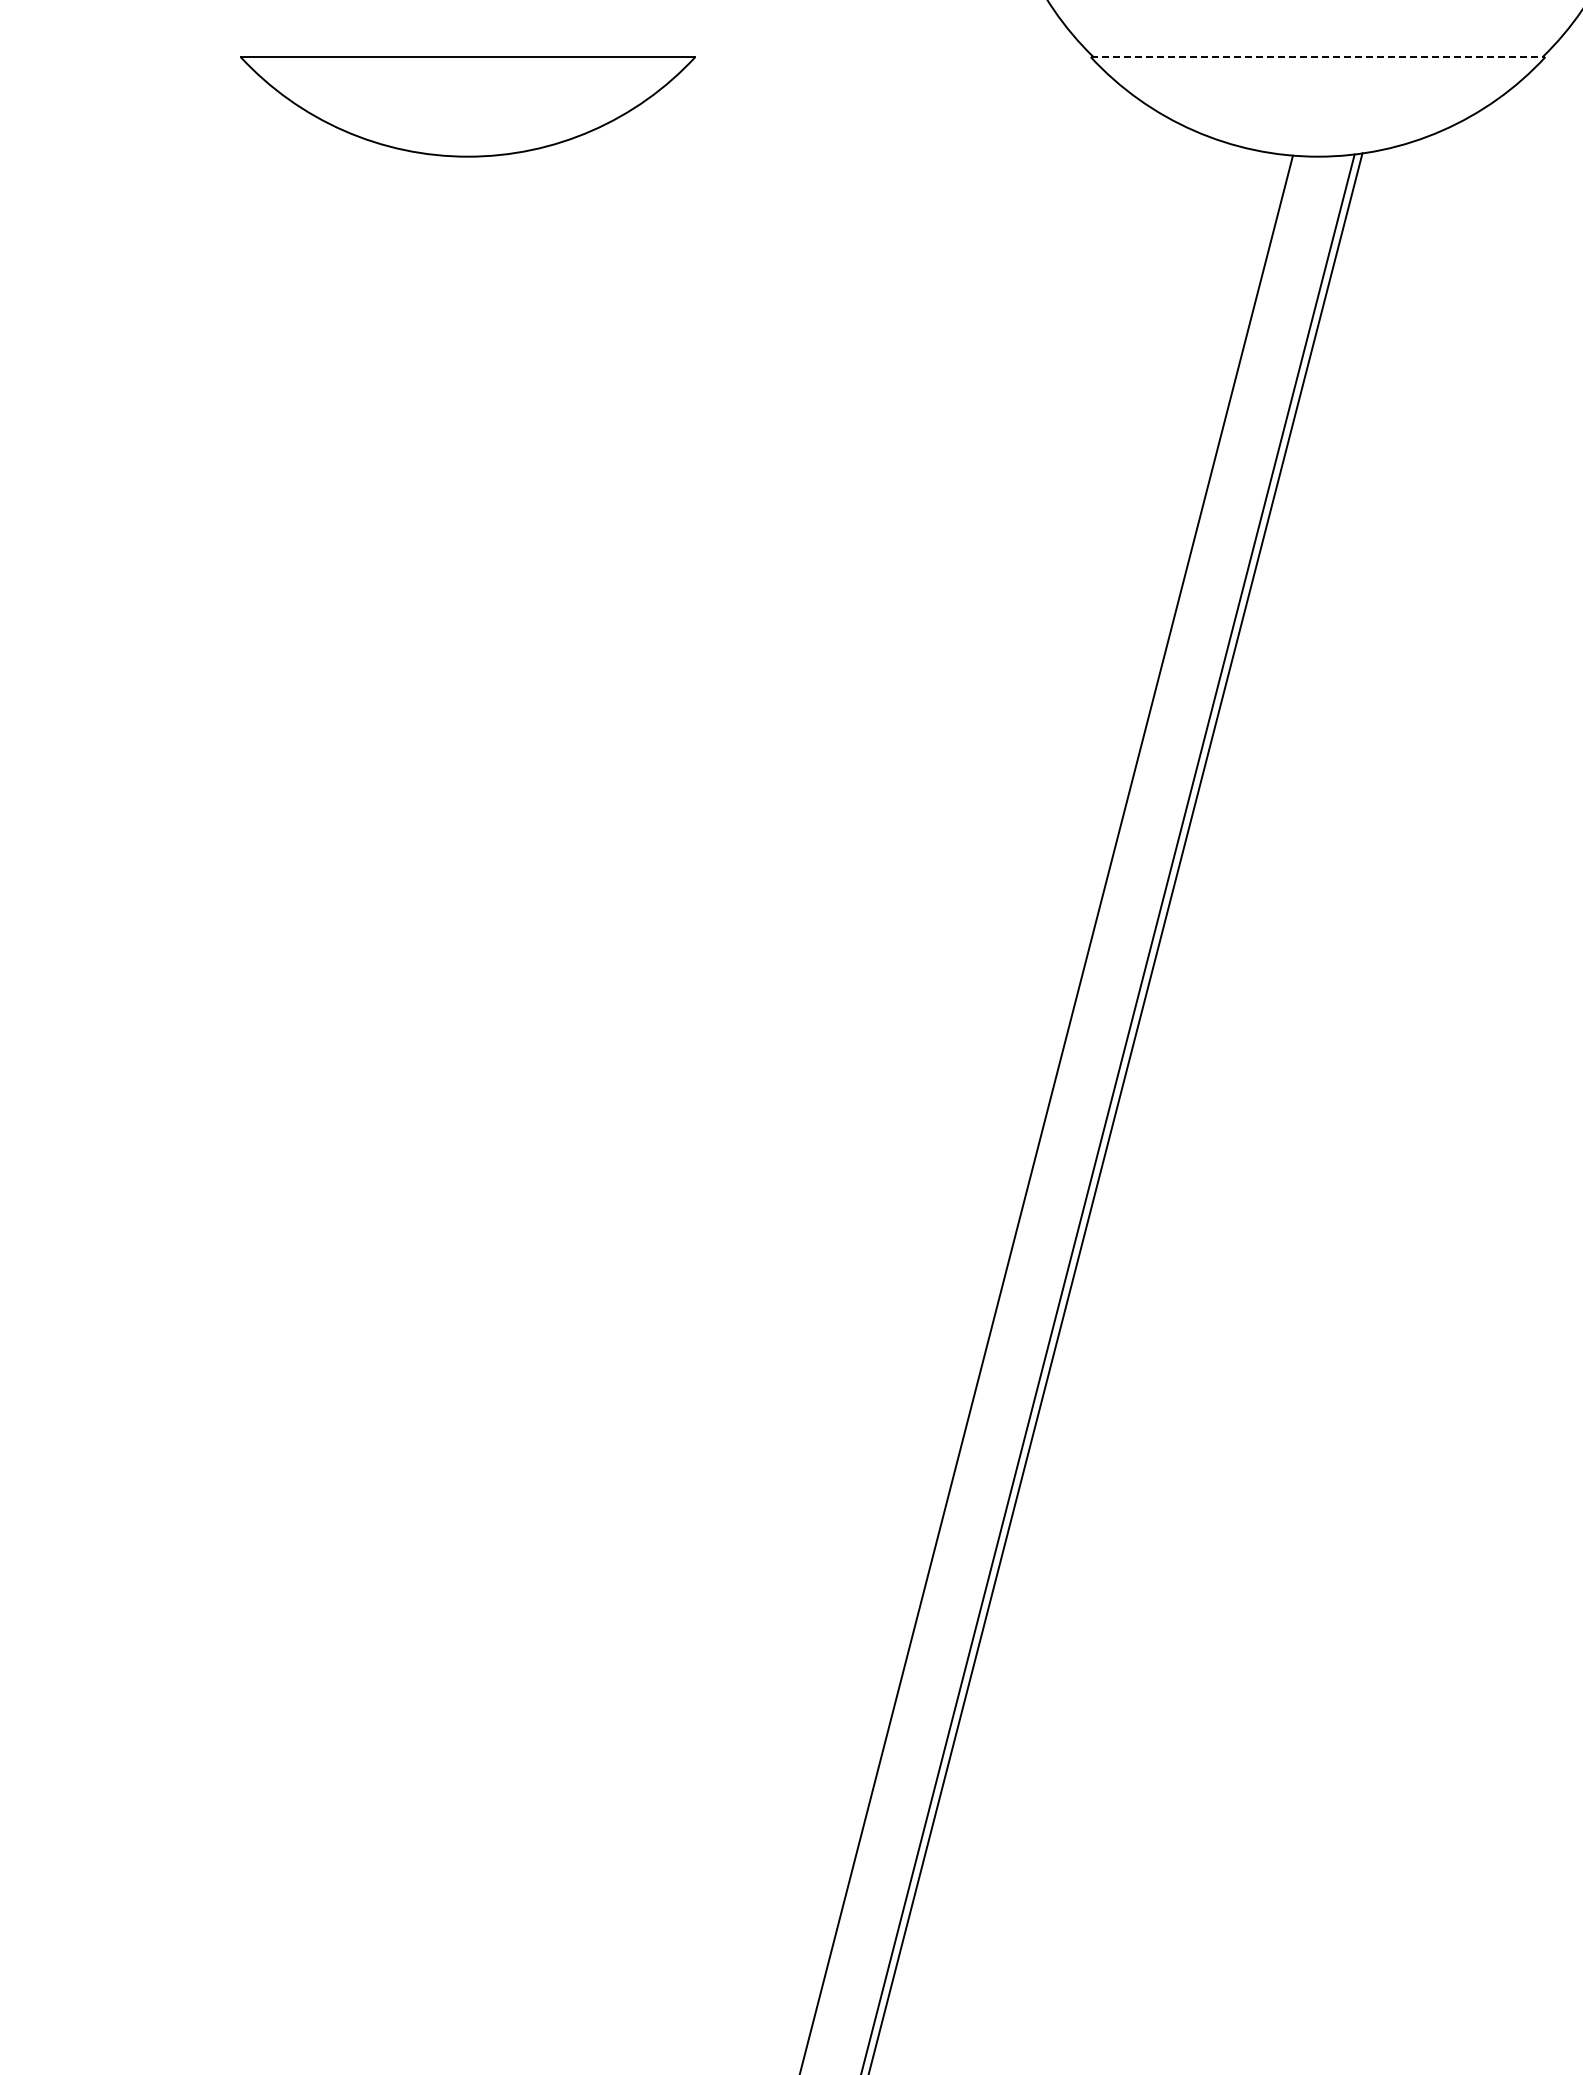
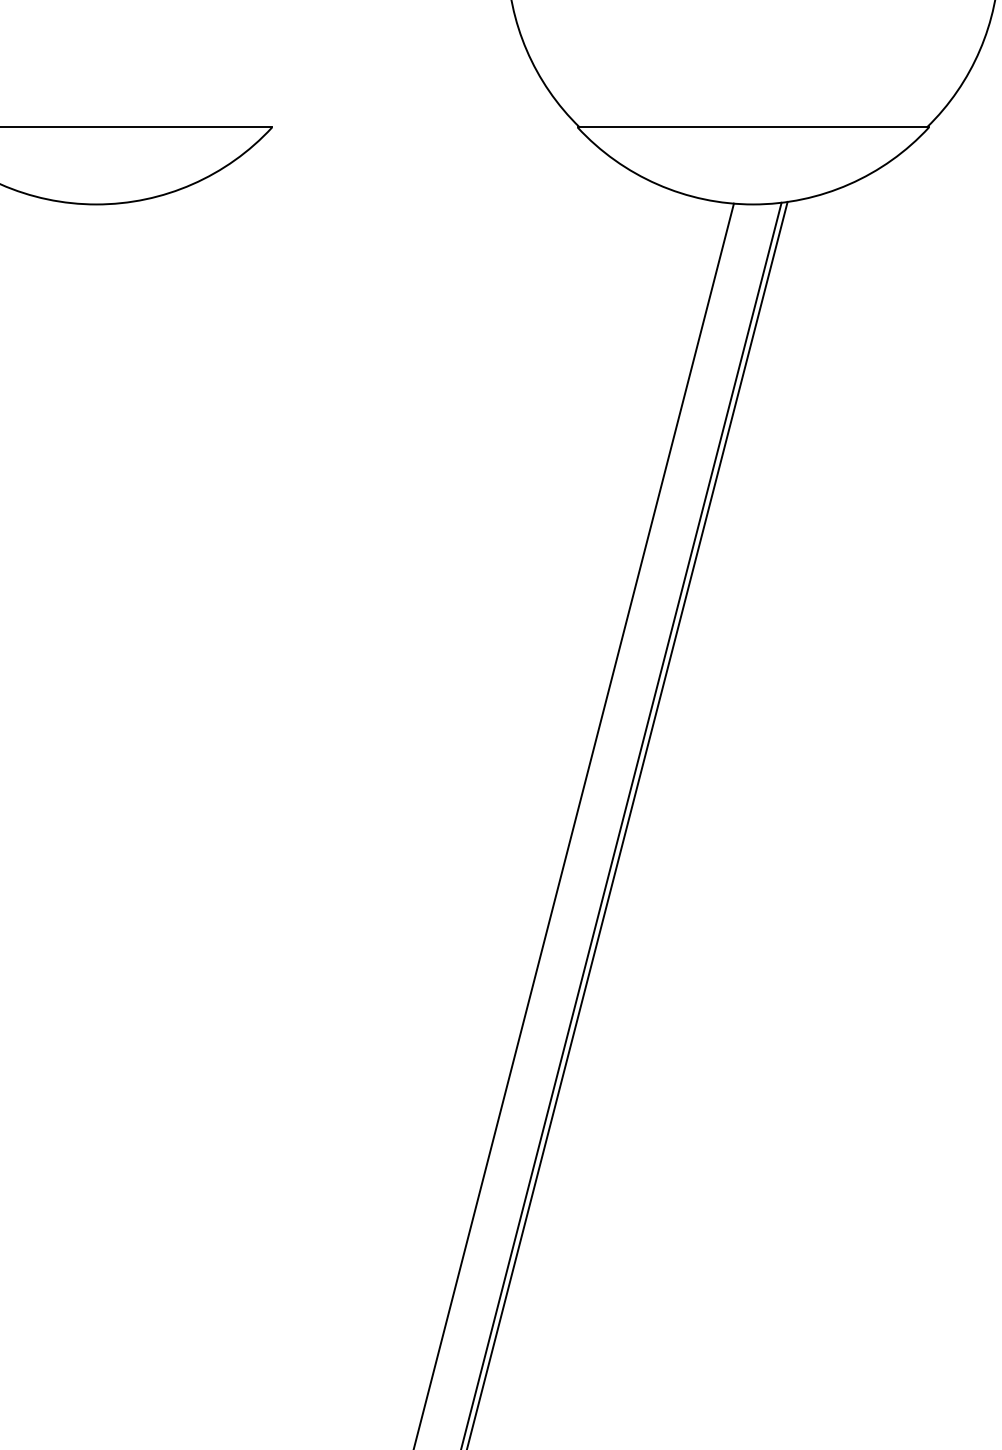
line: (1318, 57) -> (753, 127), dashed -> solid

